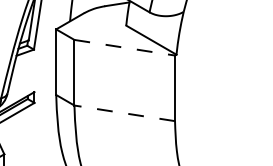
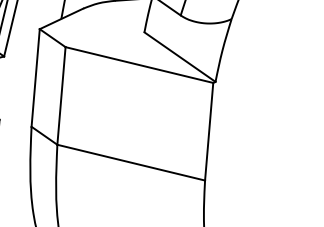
line: (124, 47) -> (139, 64), dashed -> solid
line: (124, 113) -> (130, 162), dashed -> solid

